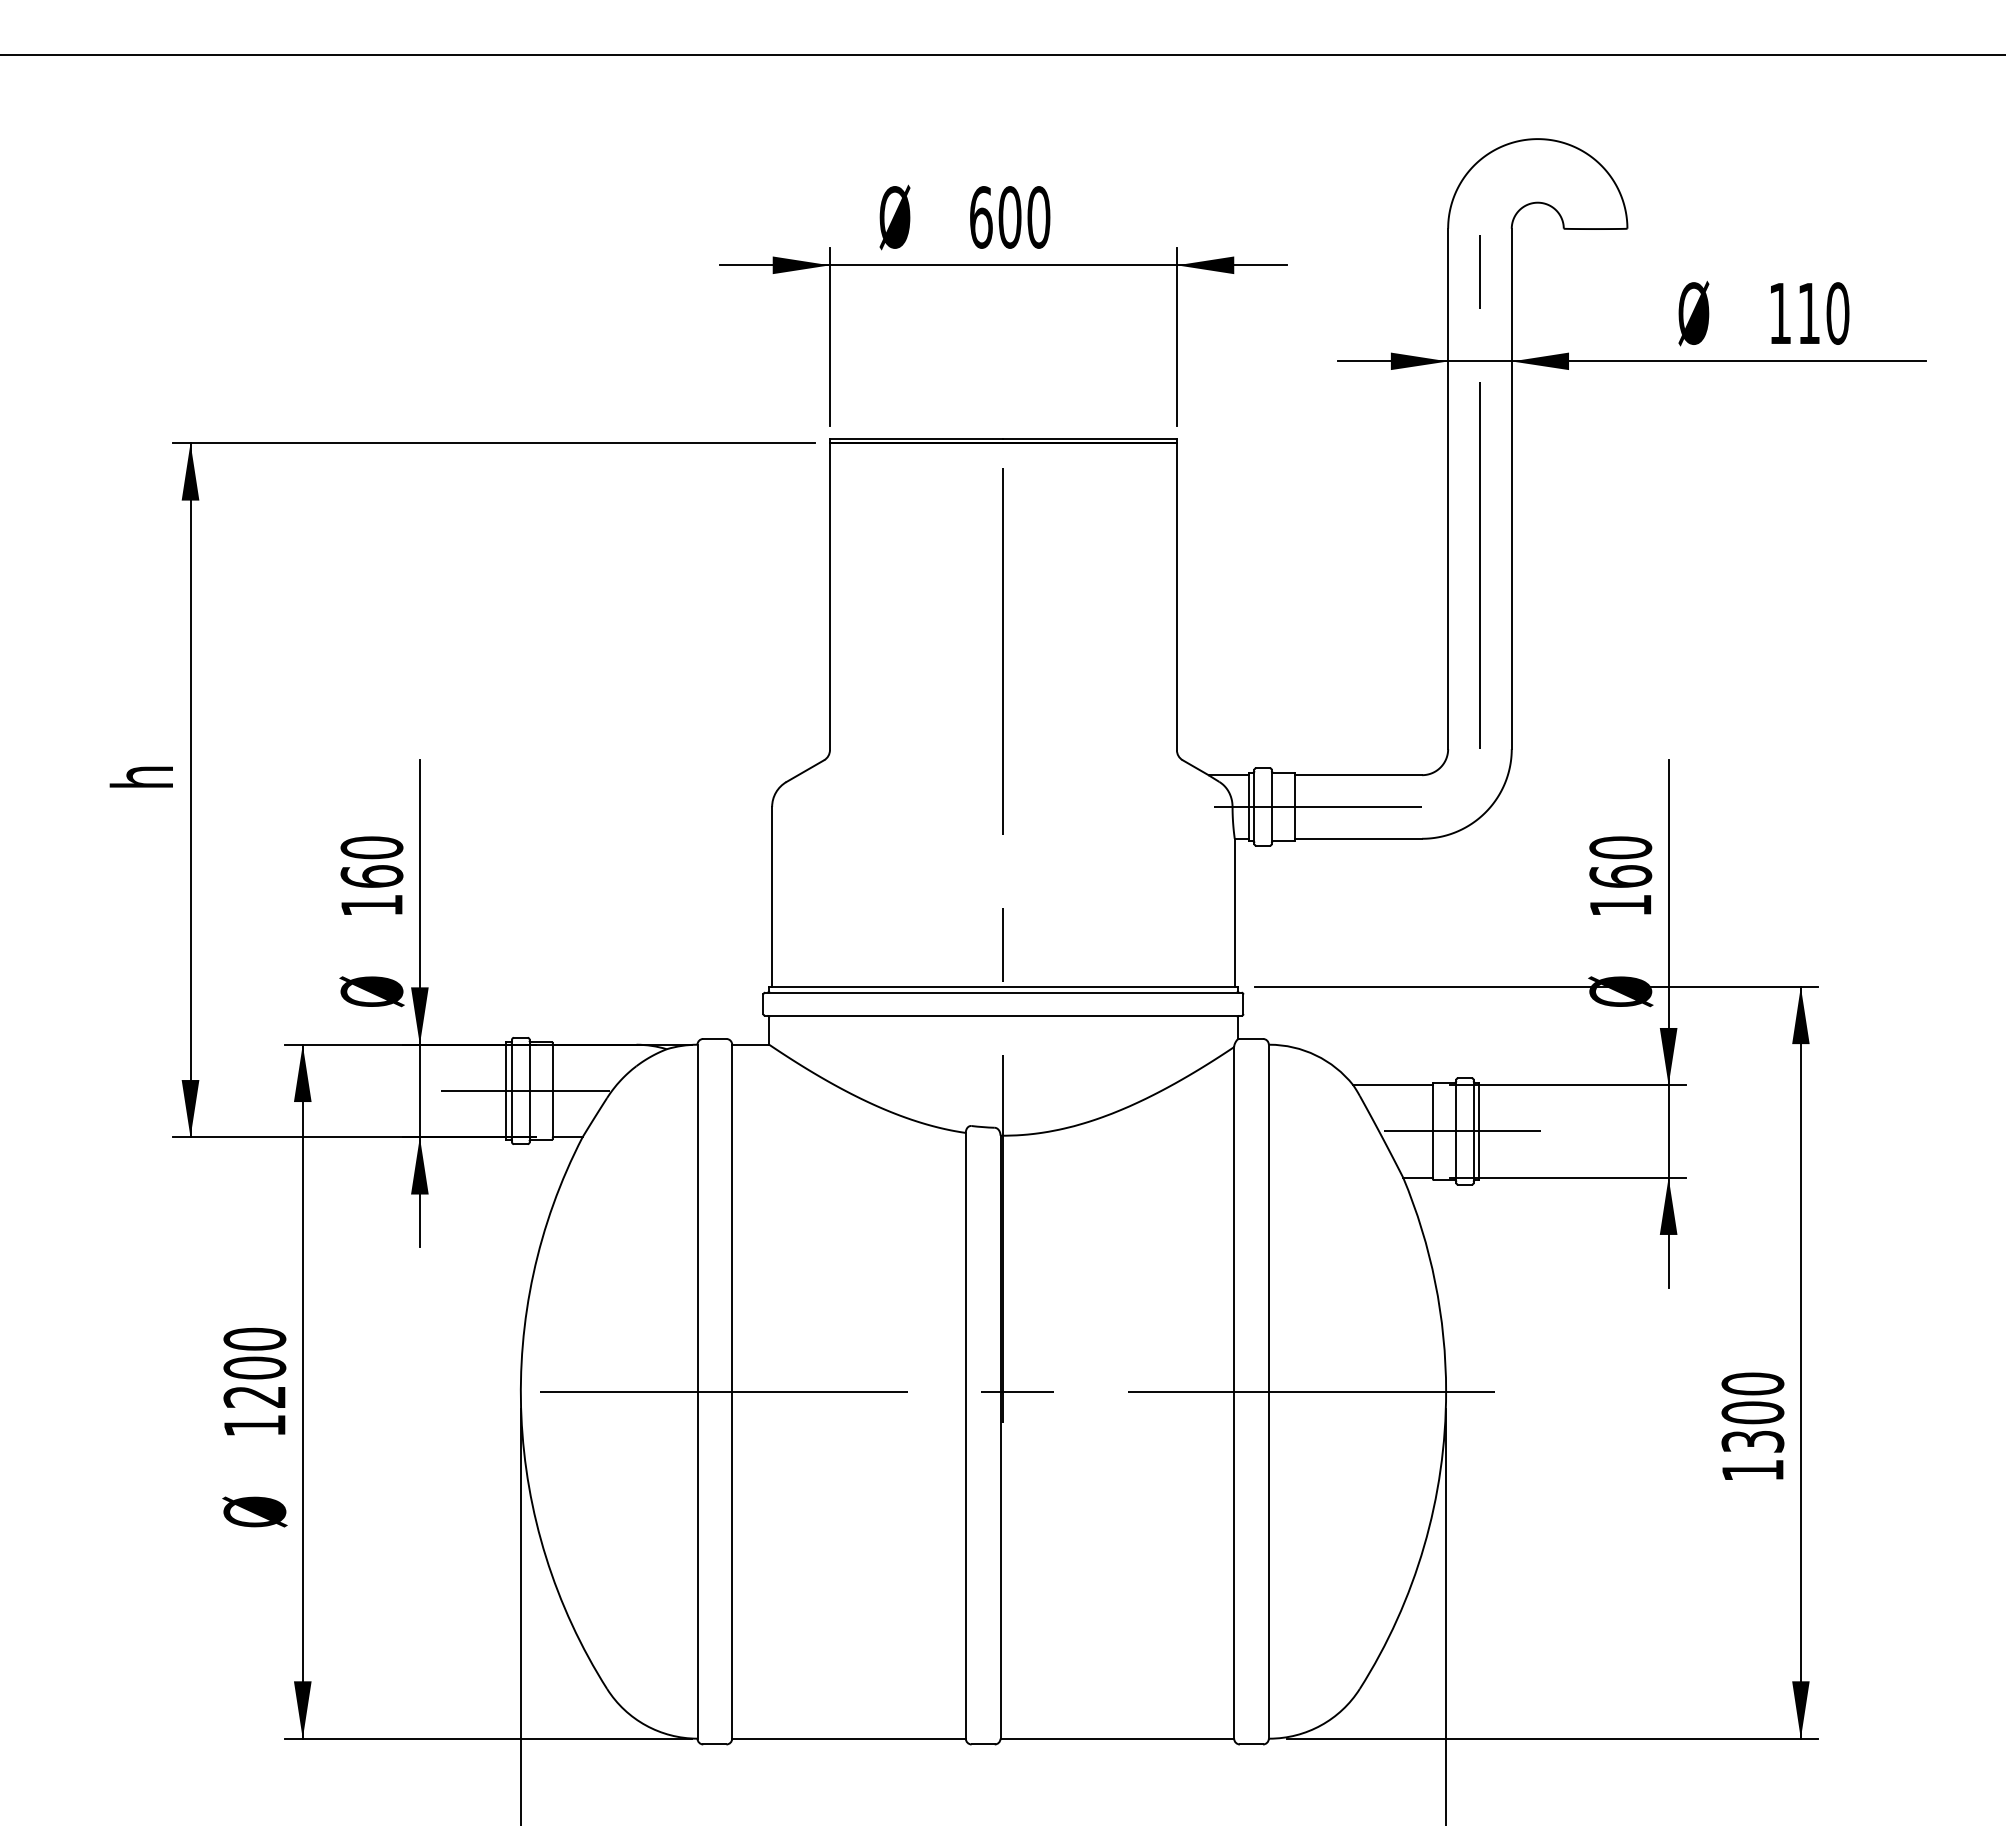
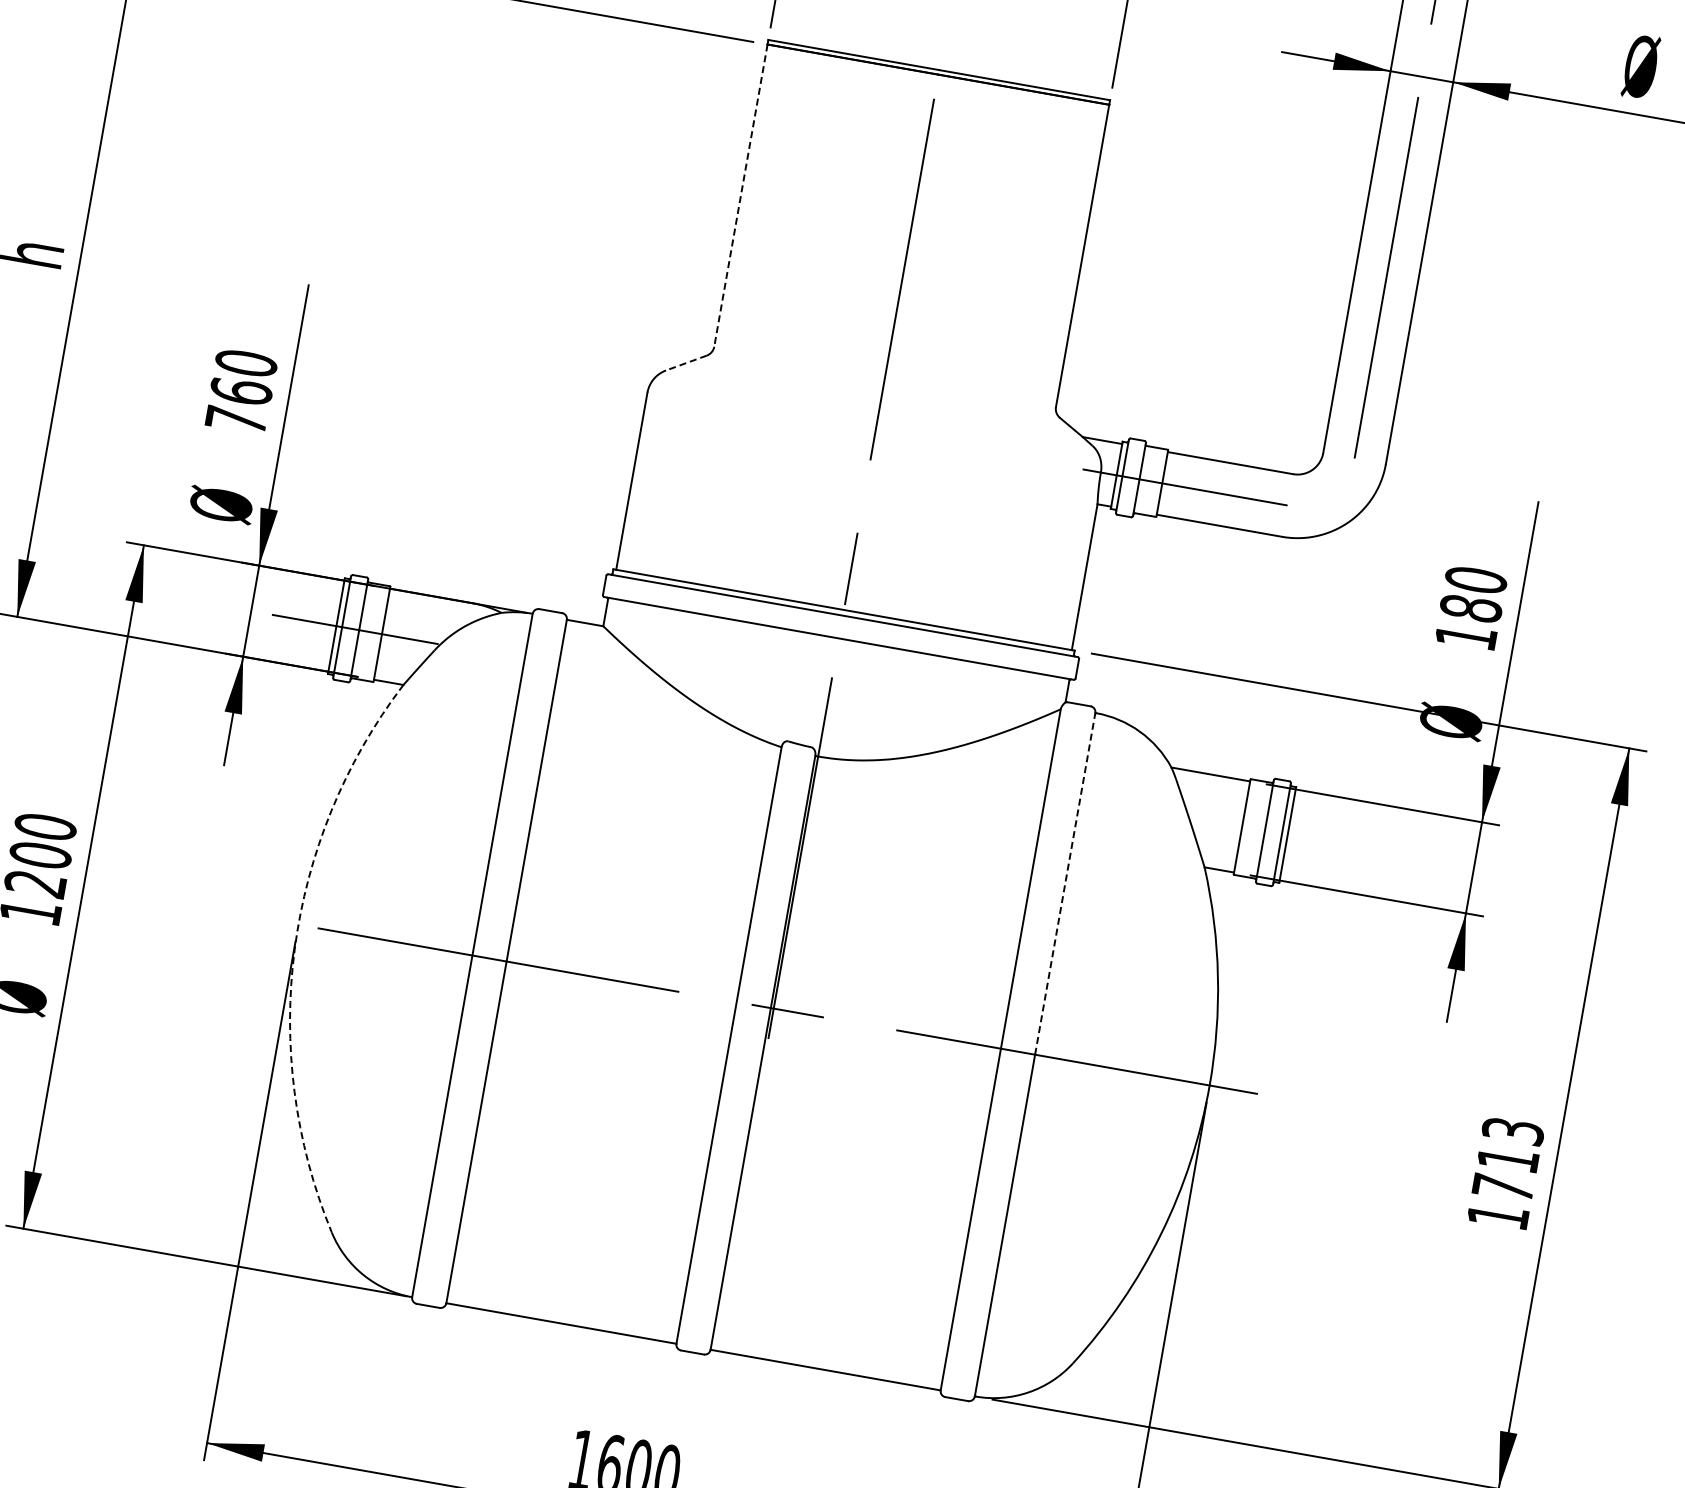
line: (829, 597) -> (740, 196), solid -> dashed
line: (805, 771) -> (686, 363), solid -> dashed
text: (1620, 876) -> (1470, 608), 160 -> 180
text: (371, 905) -> (235, 420), 160 -> 760
line: (1462, 1131) -> (1271, 832), removed
line: (1268, 1217) -> (1065, 883), solid -> dashed
text: (1752, 1412) -> (1507, 1159), 1300 -> 1713
arc: (521, 1416) -> (294, 949), solid -> dashed

